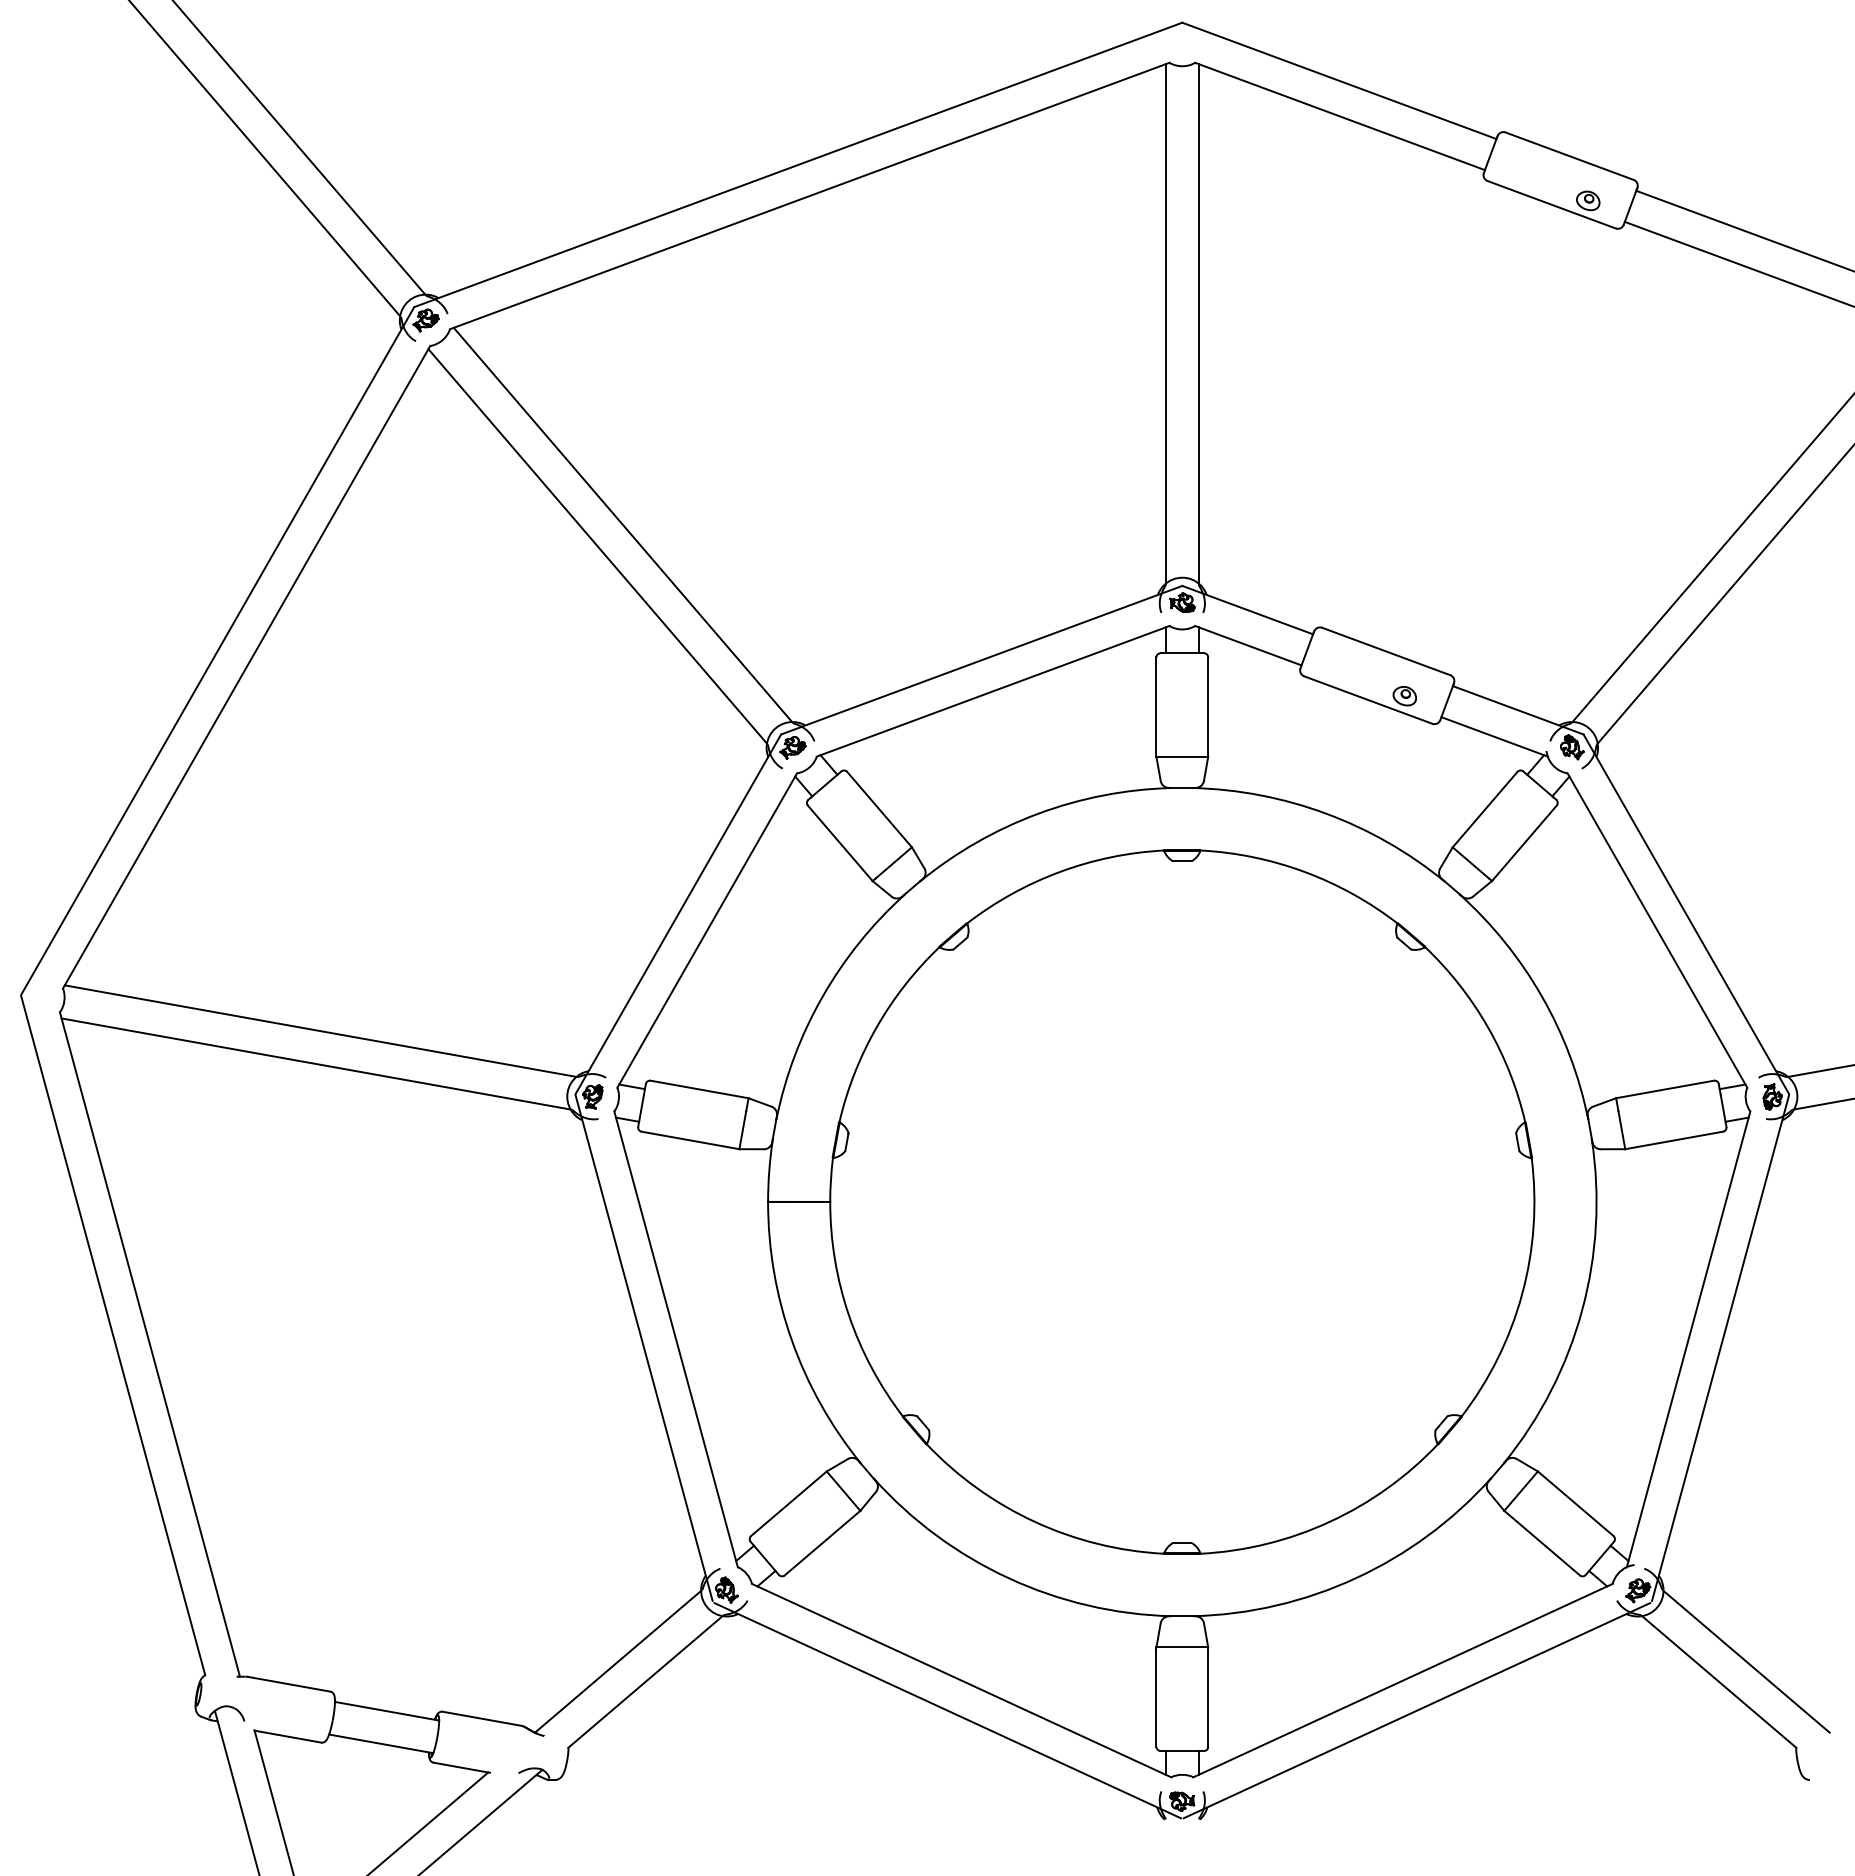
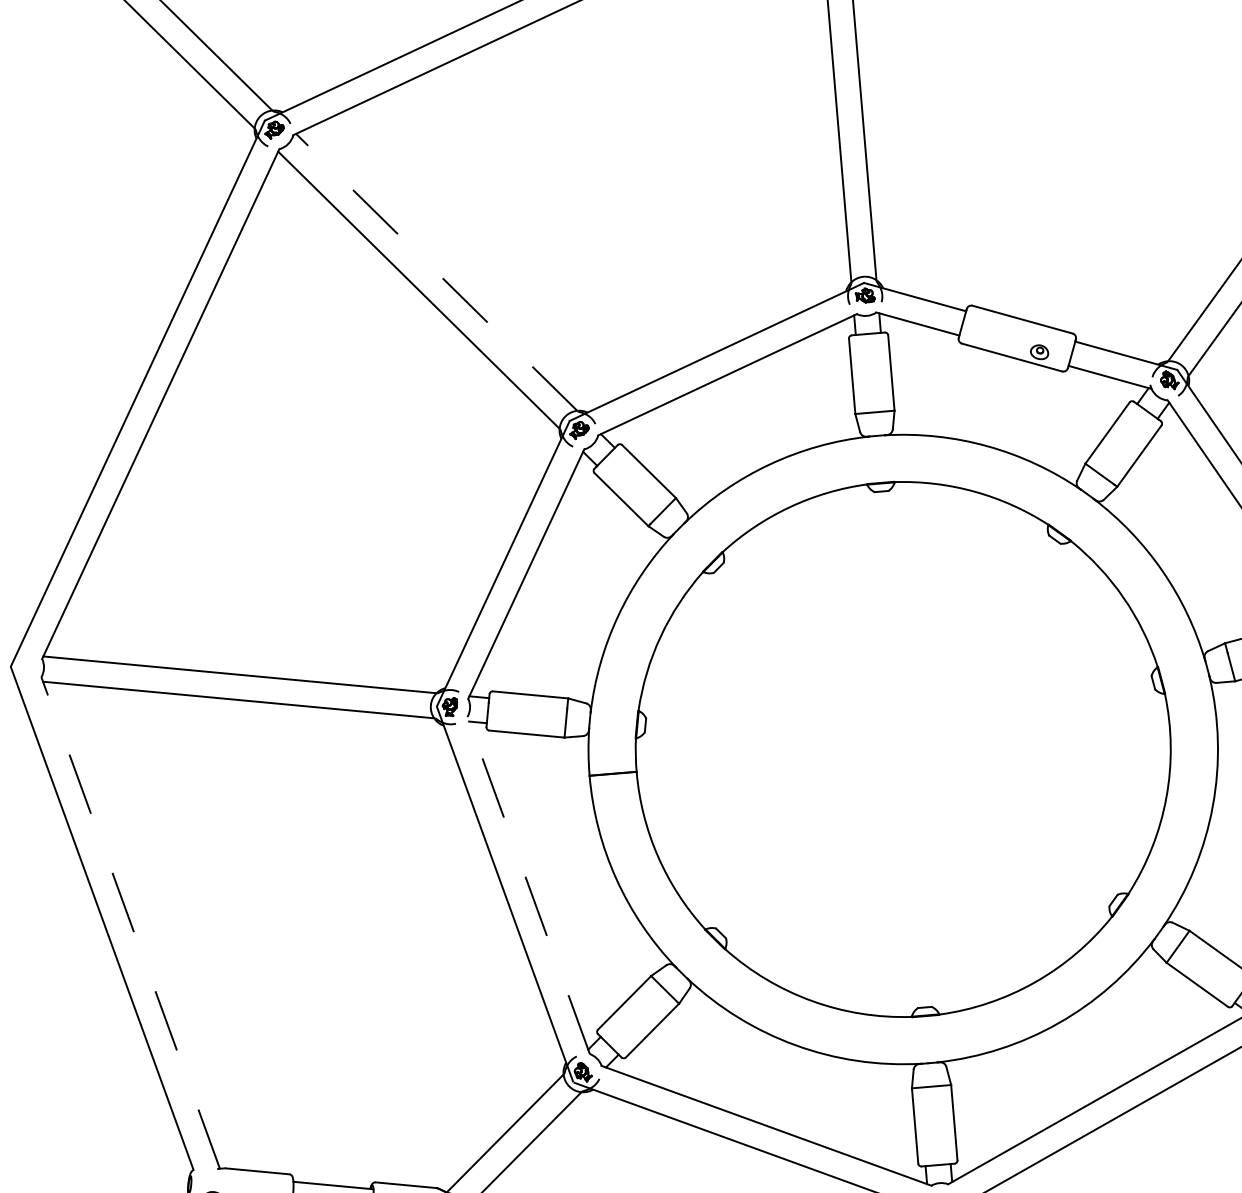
line: (622, 524) -> (436, 272), solid -> dashed
line: (675, 1338) -> (528, 884), solid -> dashed
line: (149, 1343) -> (130, 922), solid -> dashed

